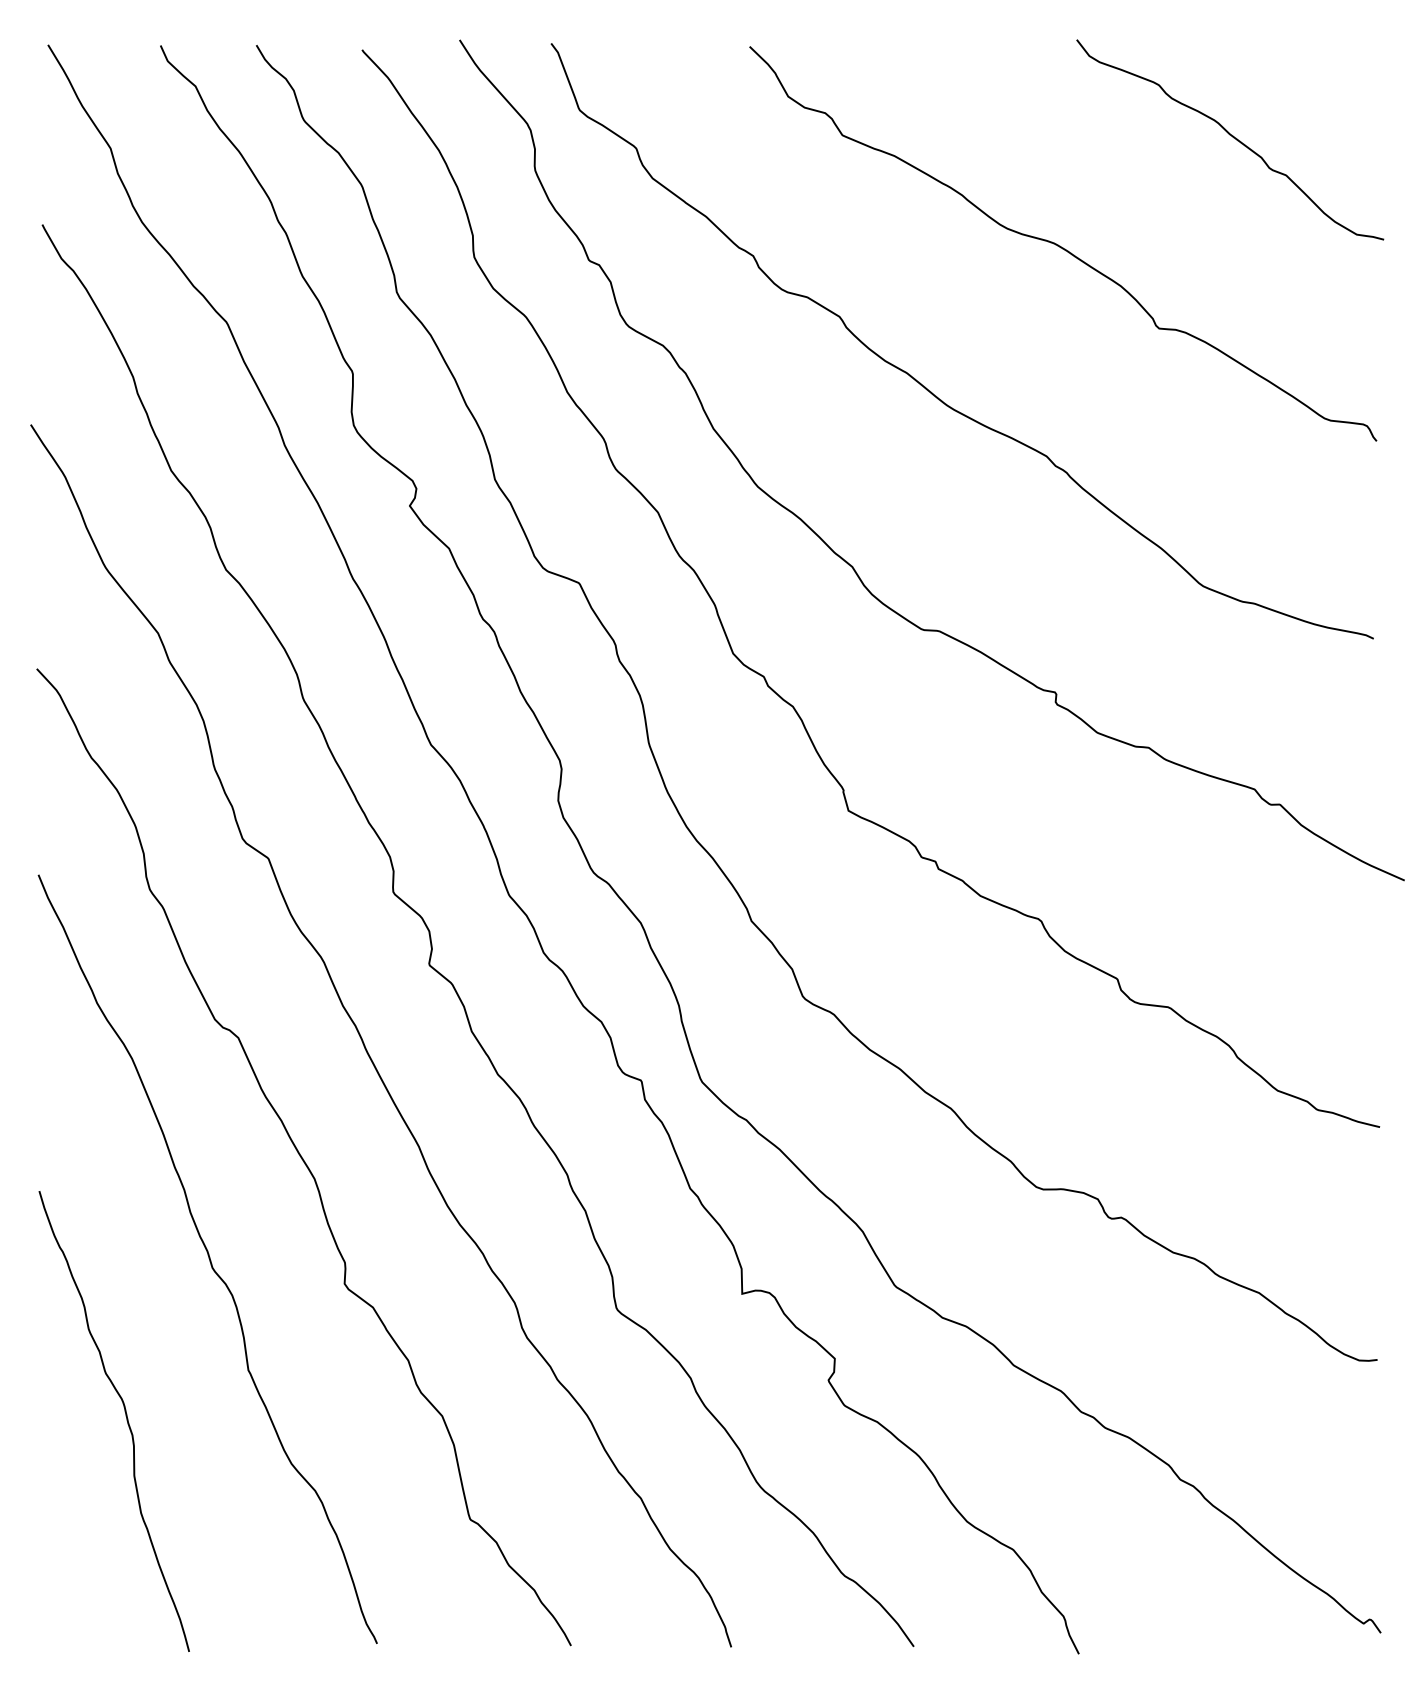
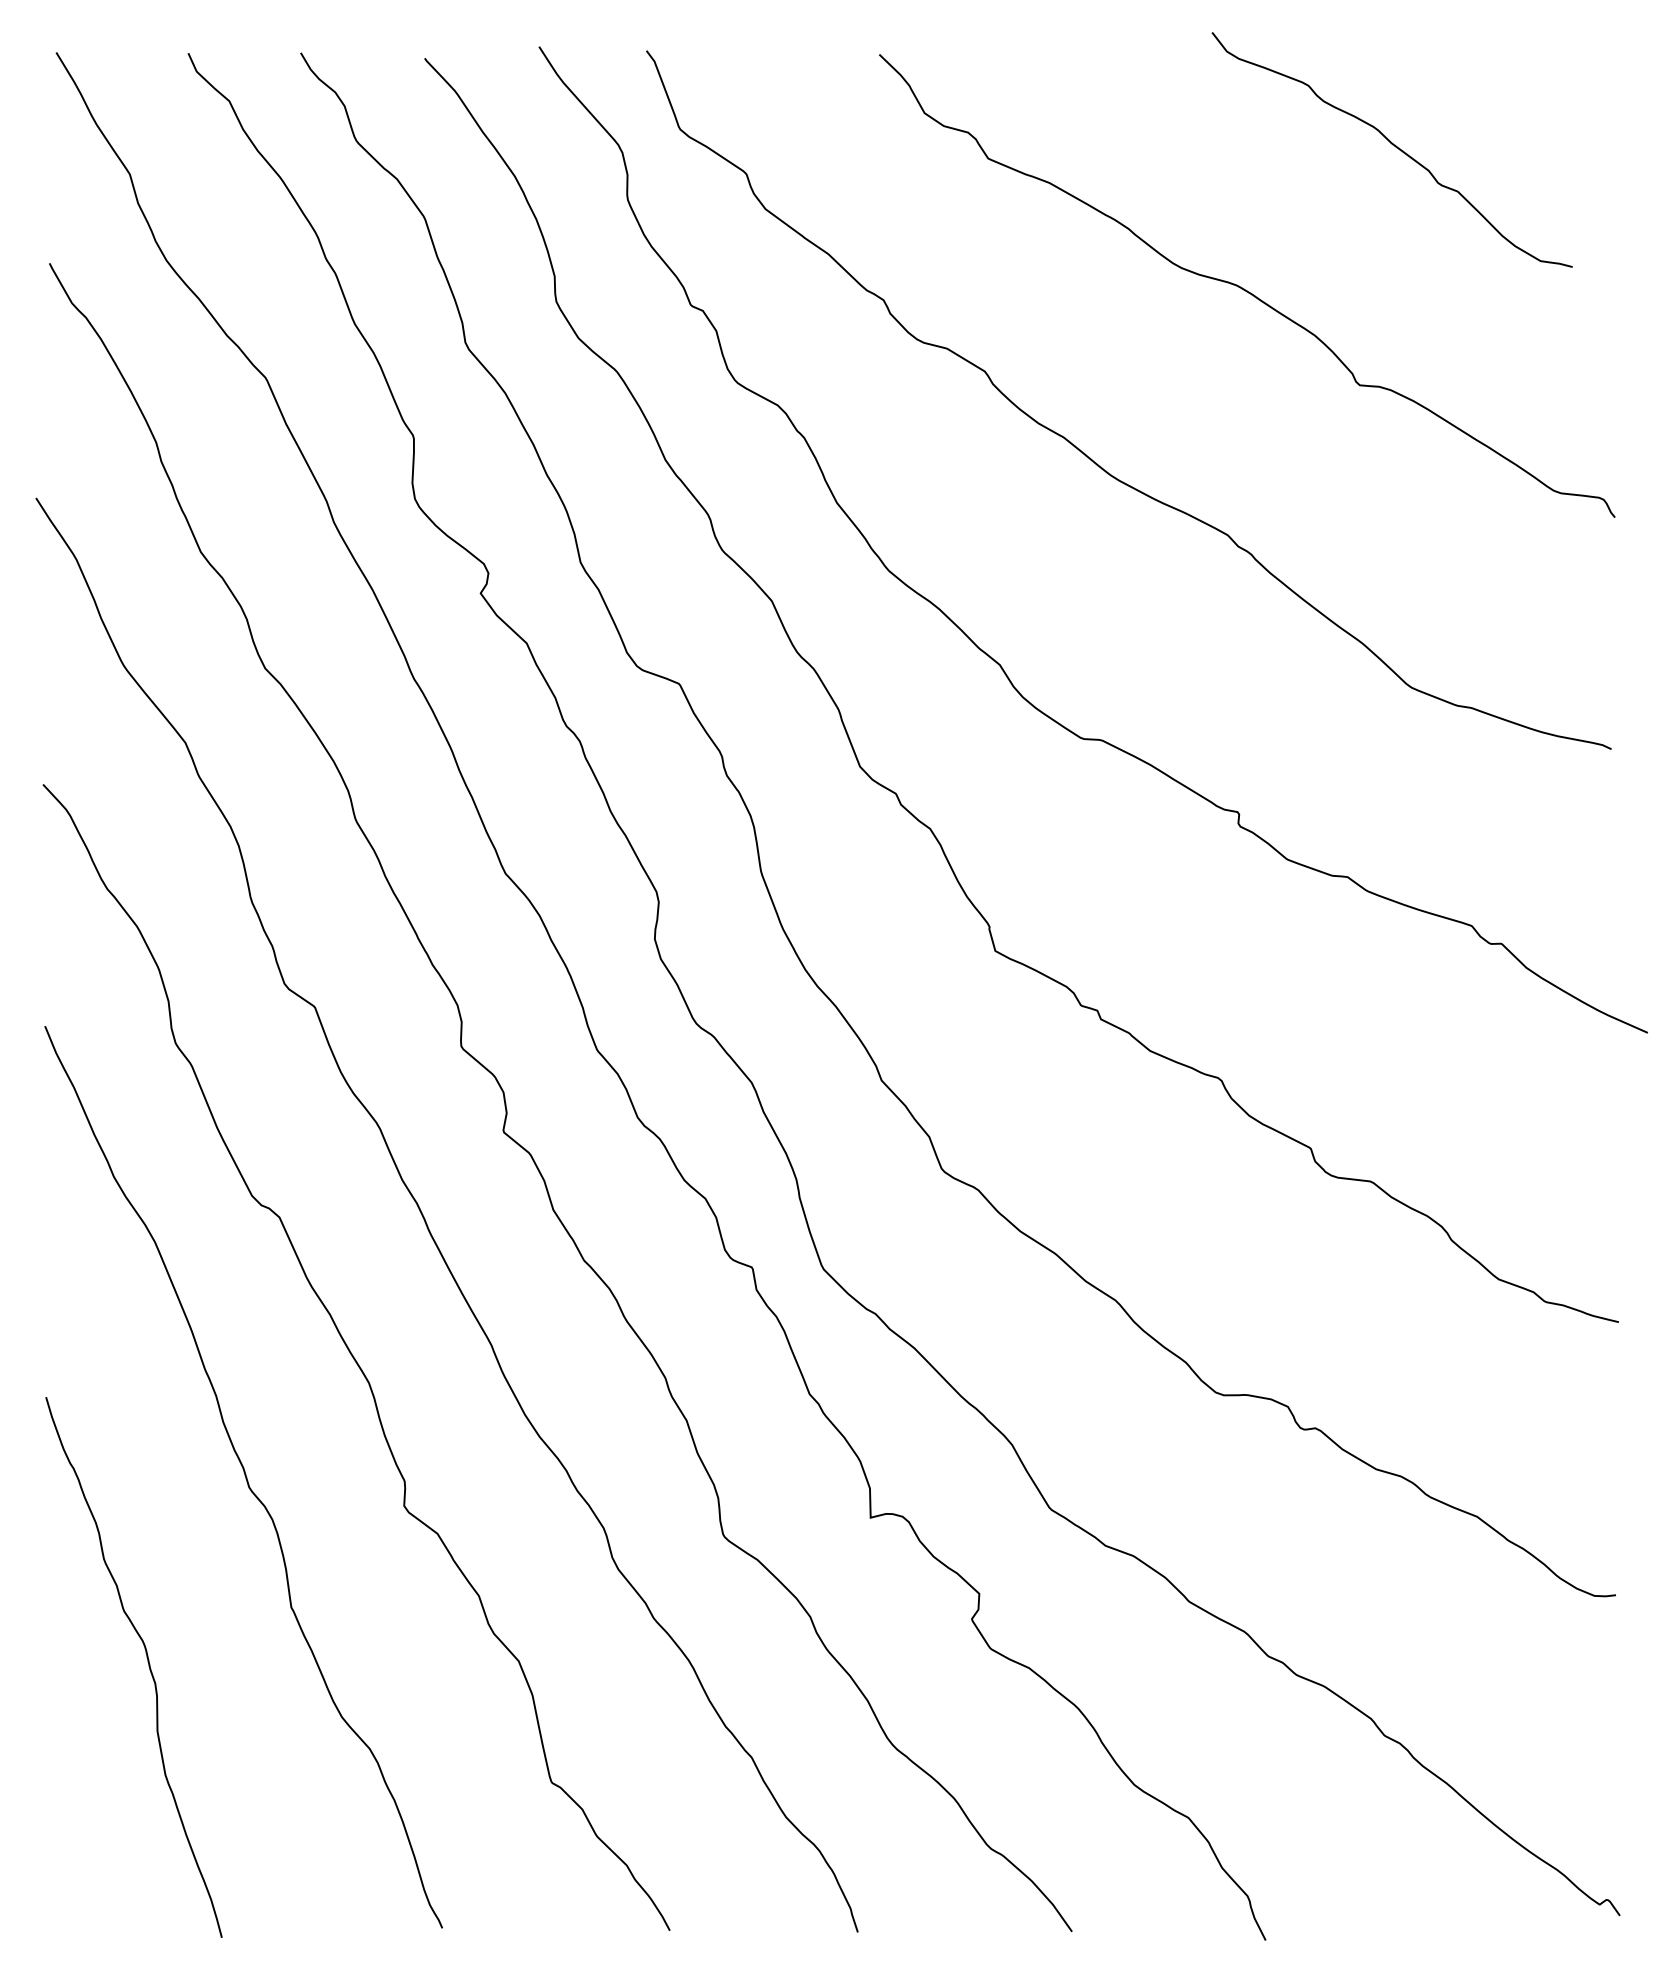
curve: (1230, 136) -> (1392, 145), moved

